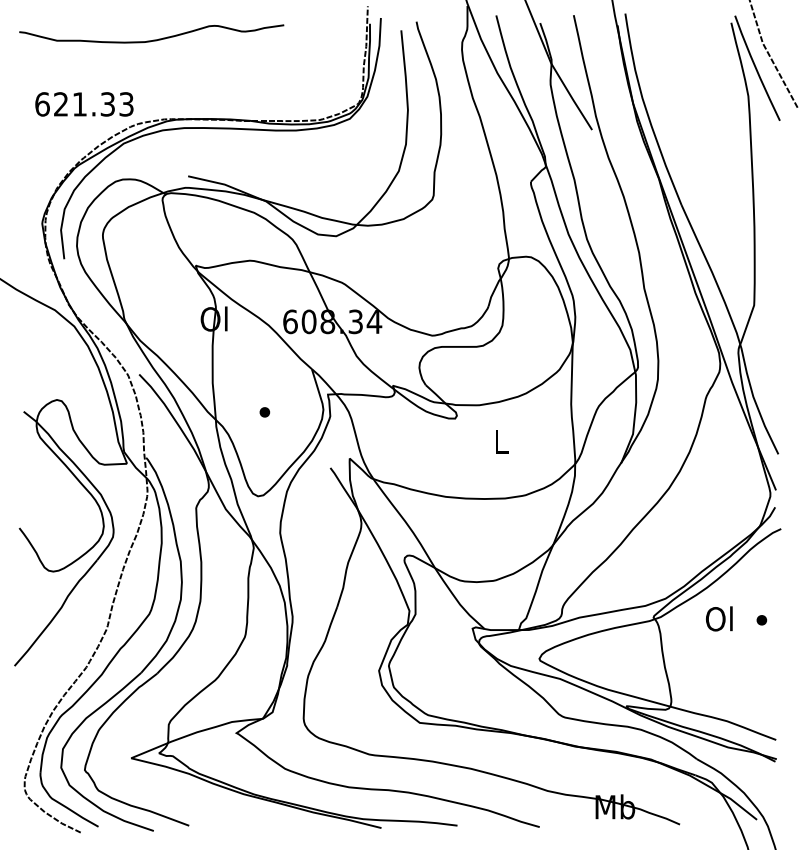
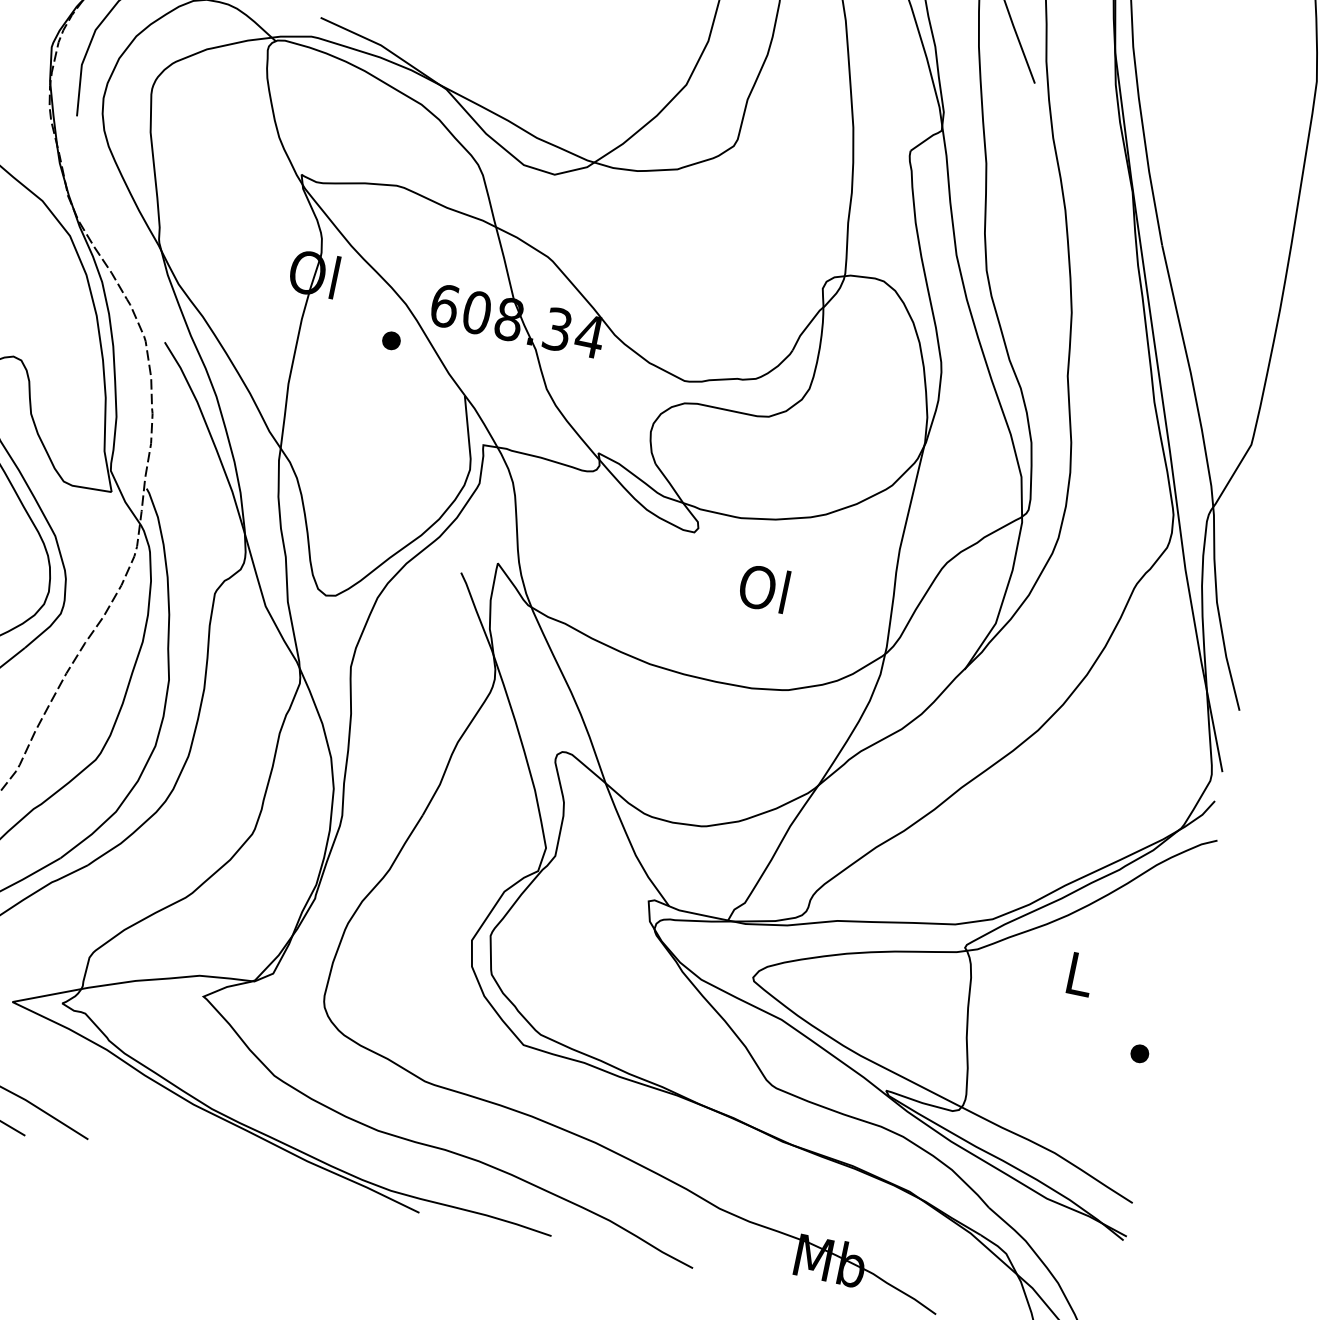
part: (264, 412) -> (390, 340), moved
text: (499, 441) -> (762, 587), L -> Ol
text: (718, 618) -> (1076, 972), Ol -> L
part: (761, 620) -> (1139, 1054), moved

